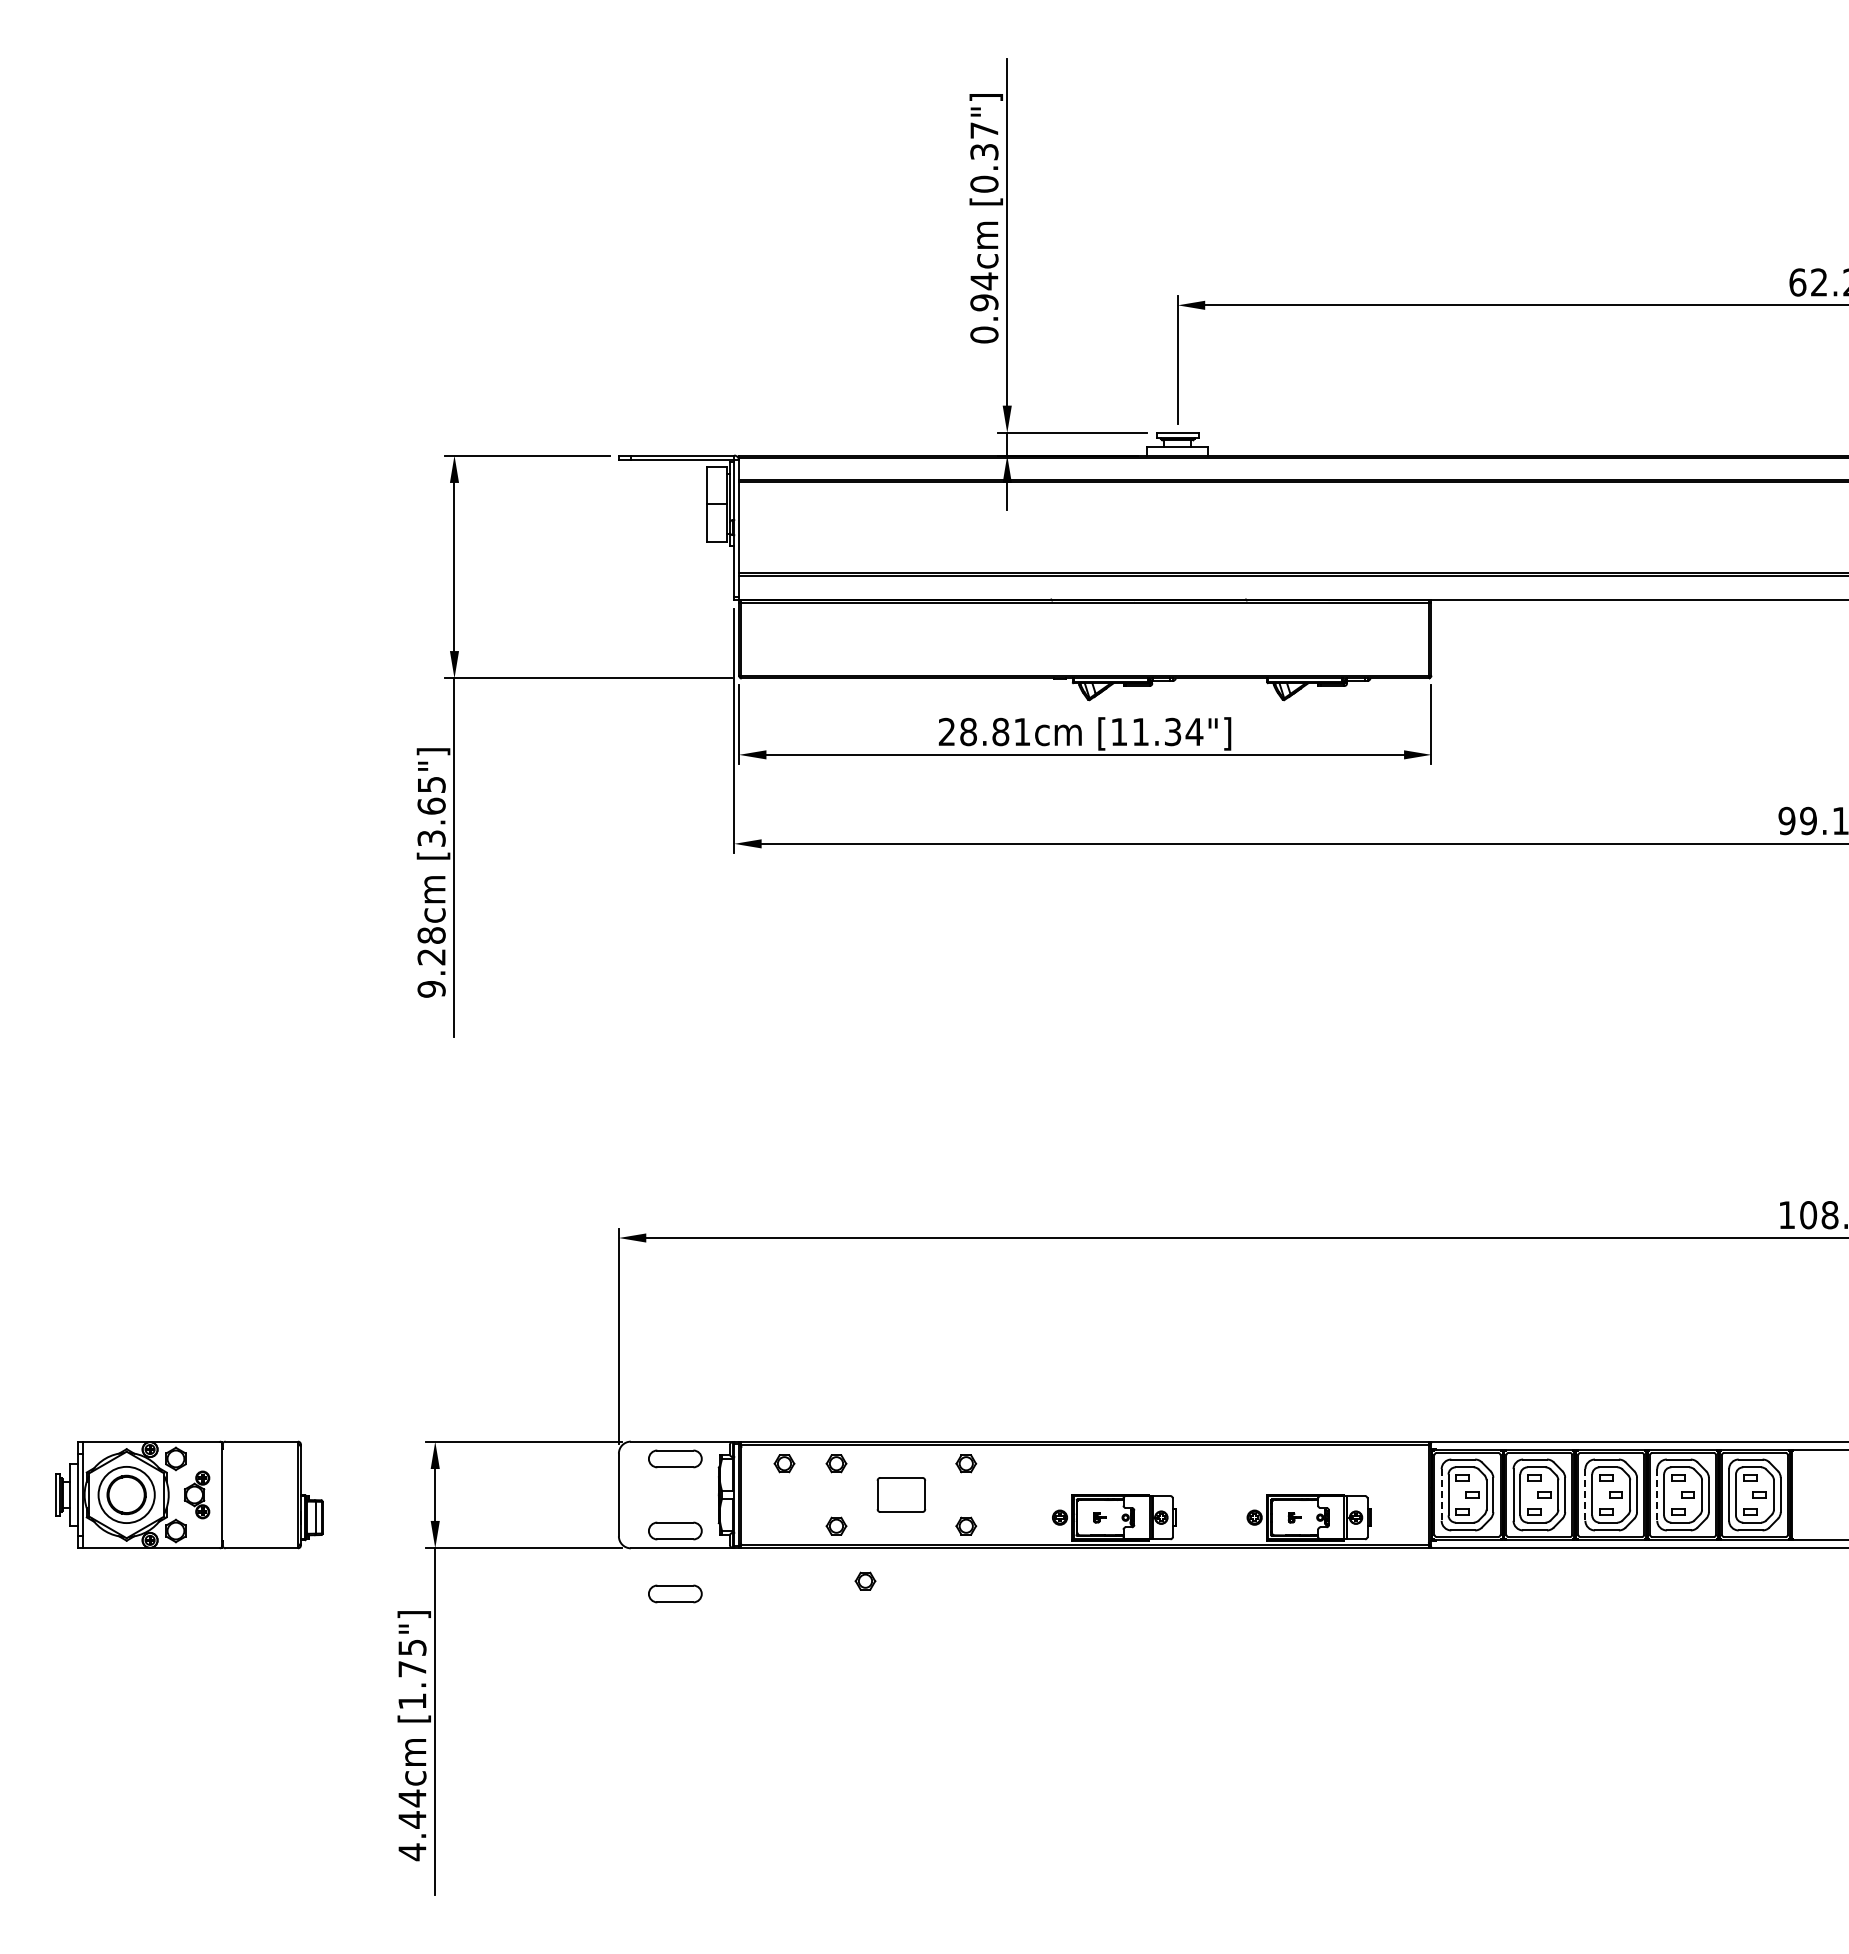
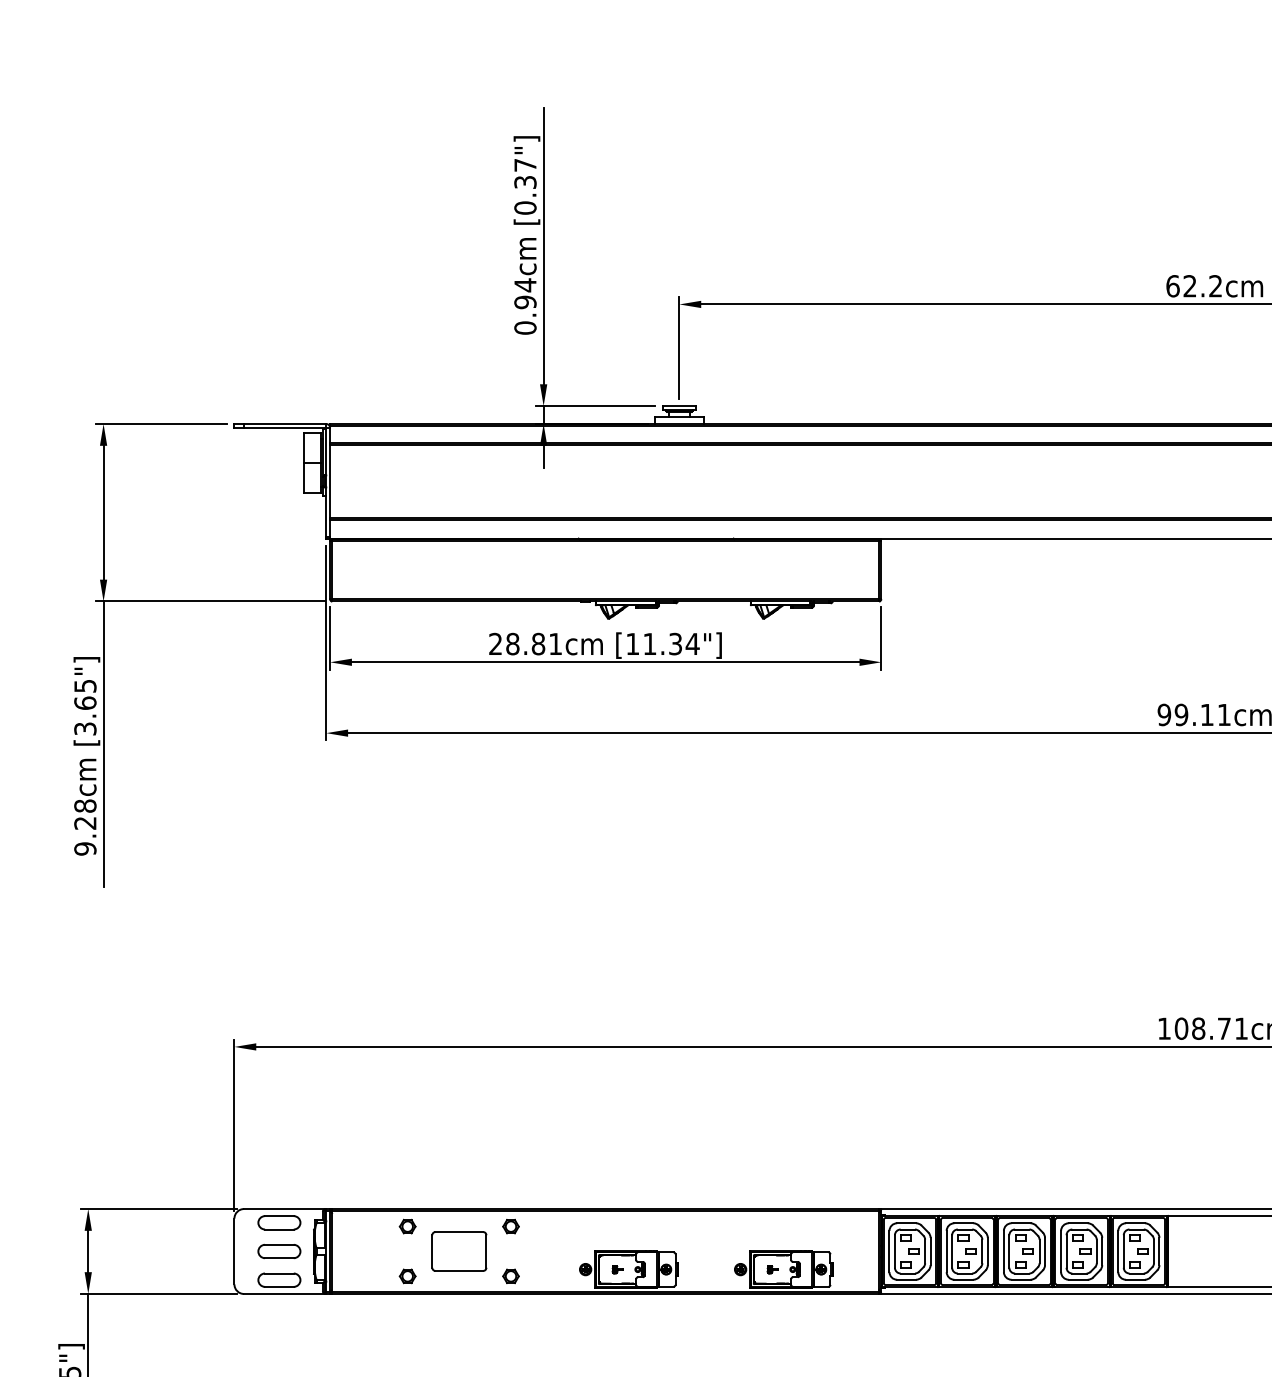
part: (784, 1463) -> (366, 1226), removed
part: (901, 1494) -> (459, 1251), size x1.43
line: (1441, 1494) -> (889, 1251), dashed -> solid
line: (1585, 1494) -> (1003, 1251), dashed -> solid
line: (1657, 1494) -> (1061, 1251), dashed -> solid
part: (865, 1580) -> (430, 1319), removed
part: (675, 1593) -> (279, 1251), moved

